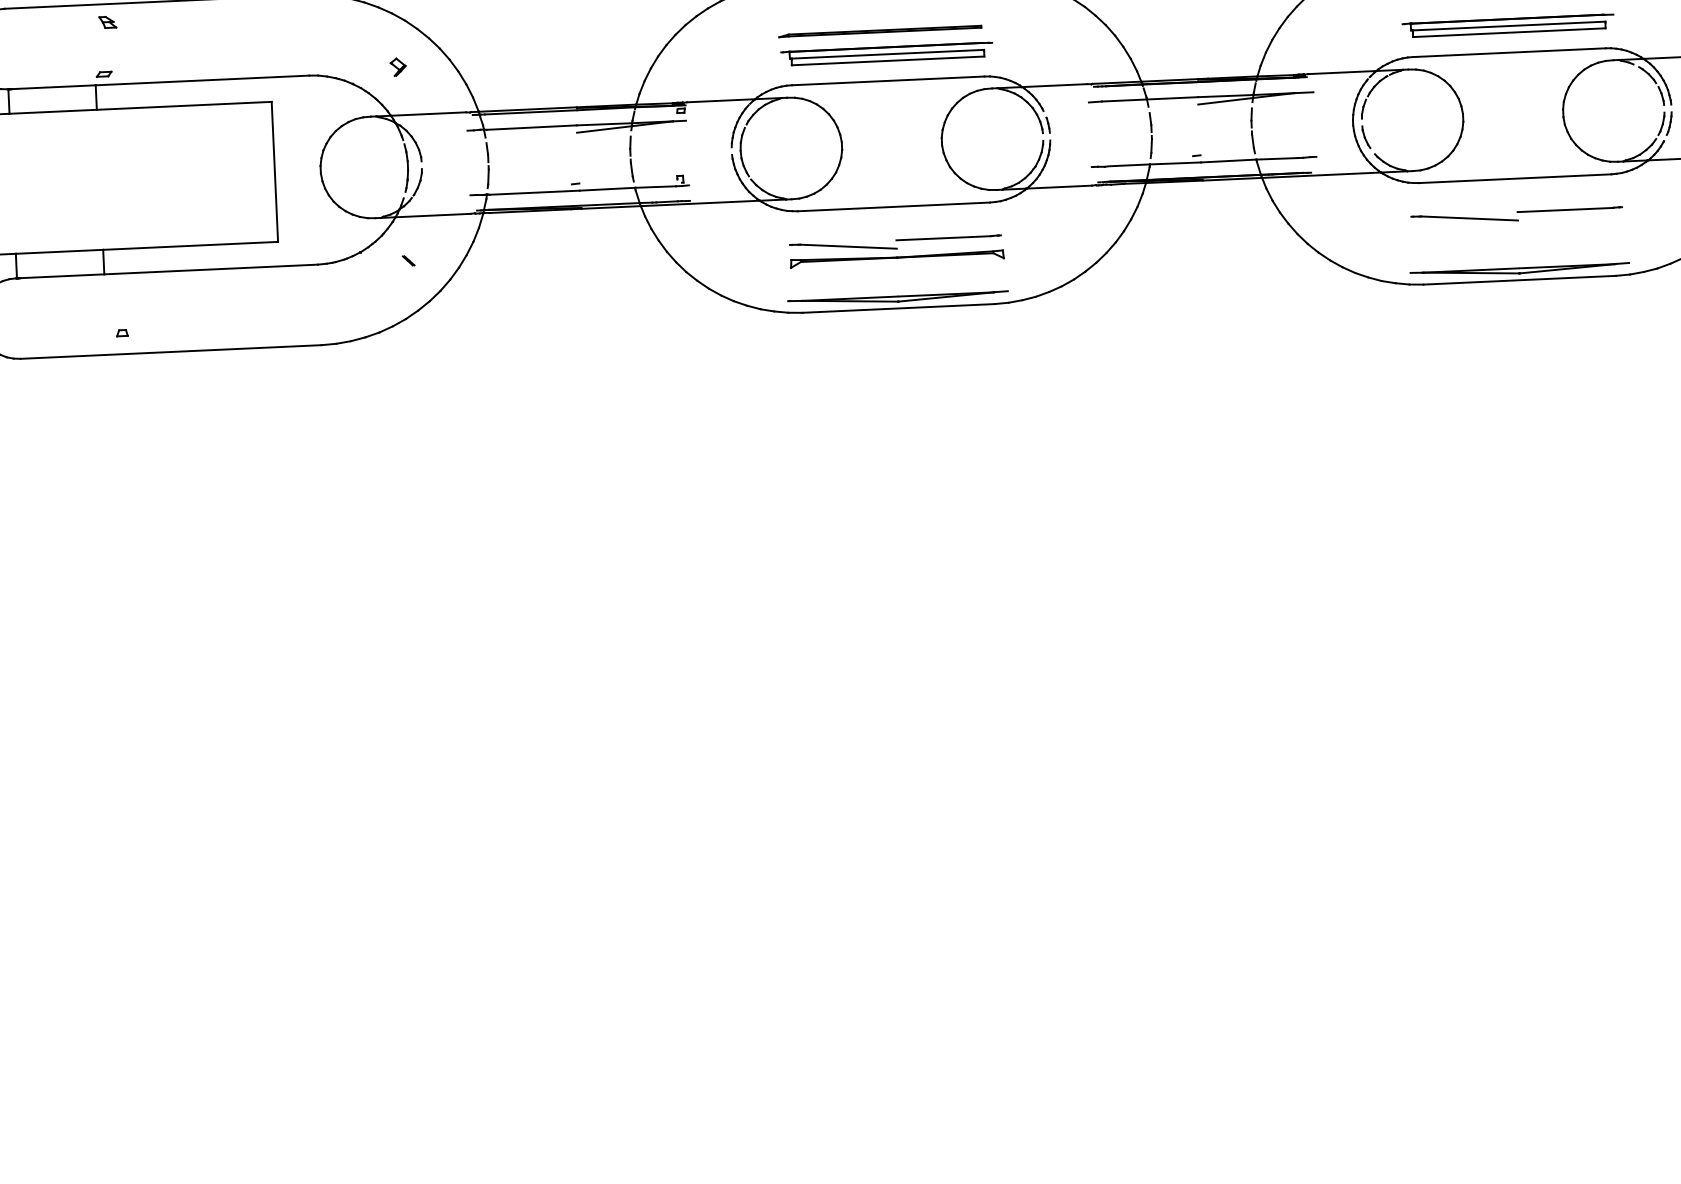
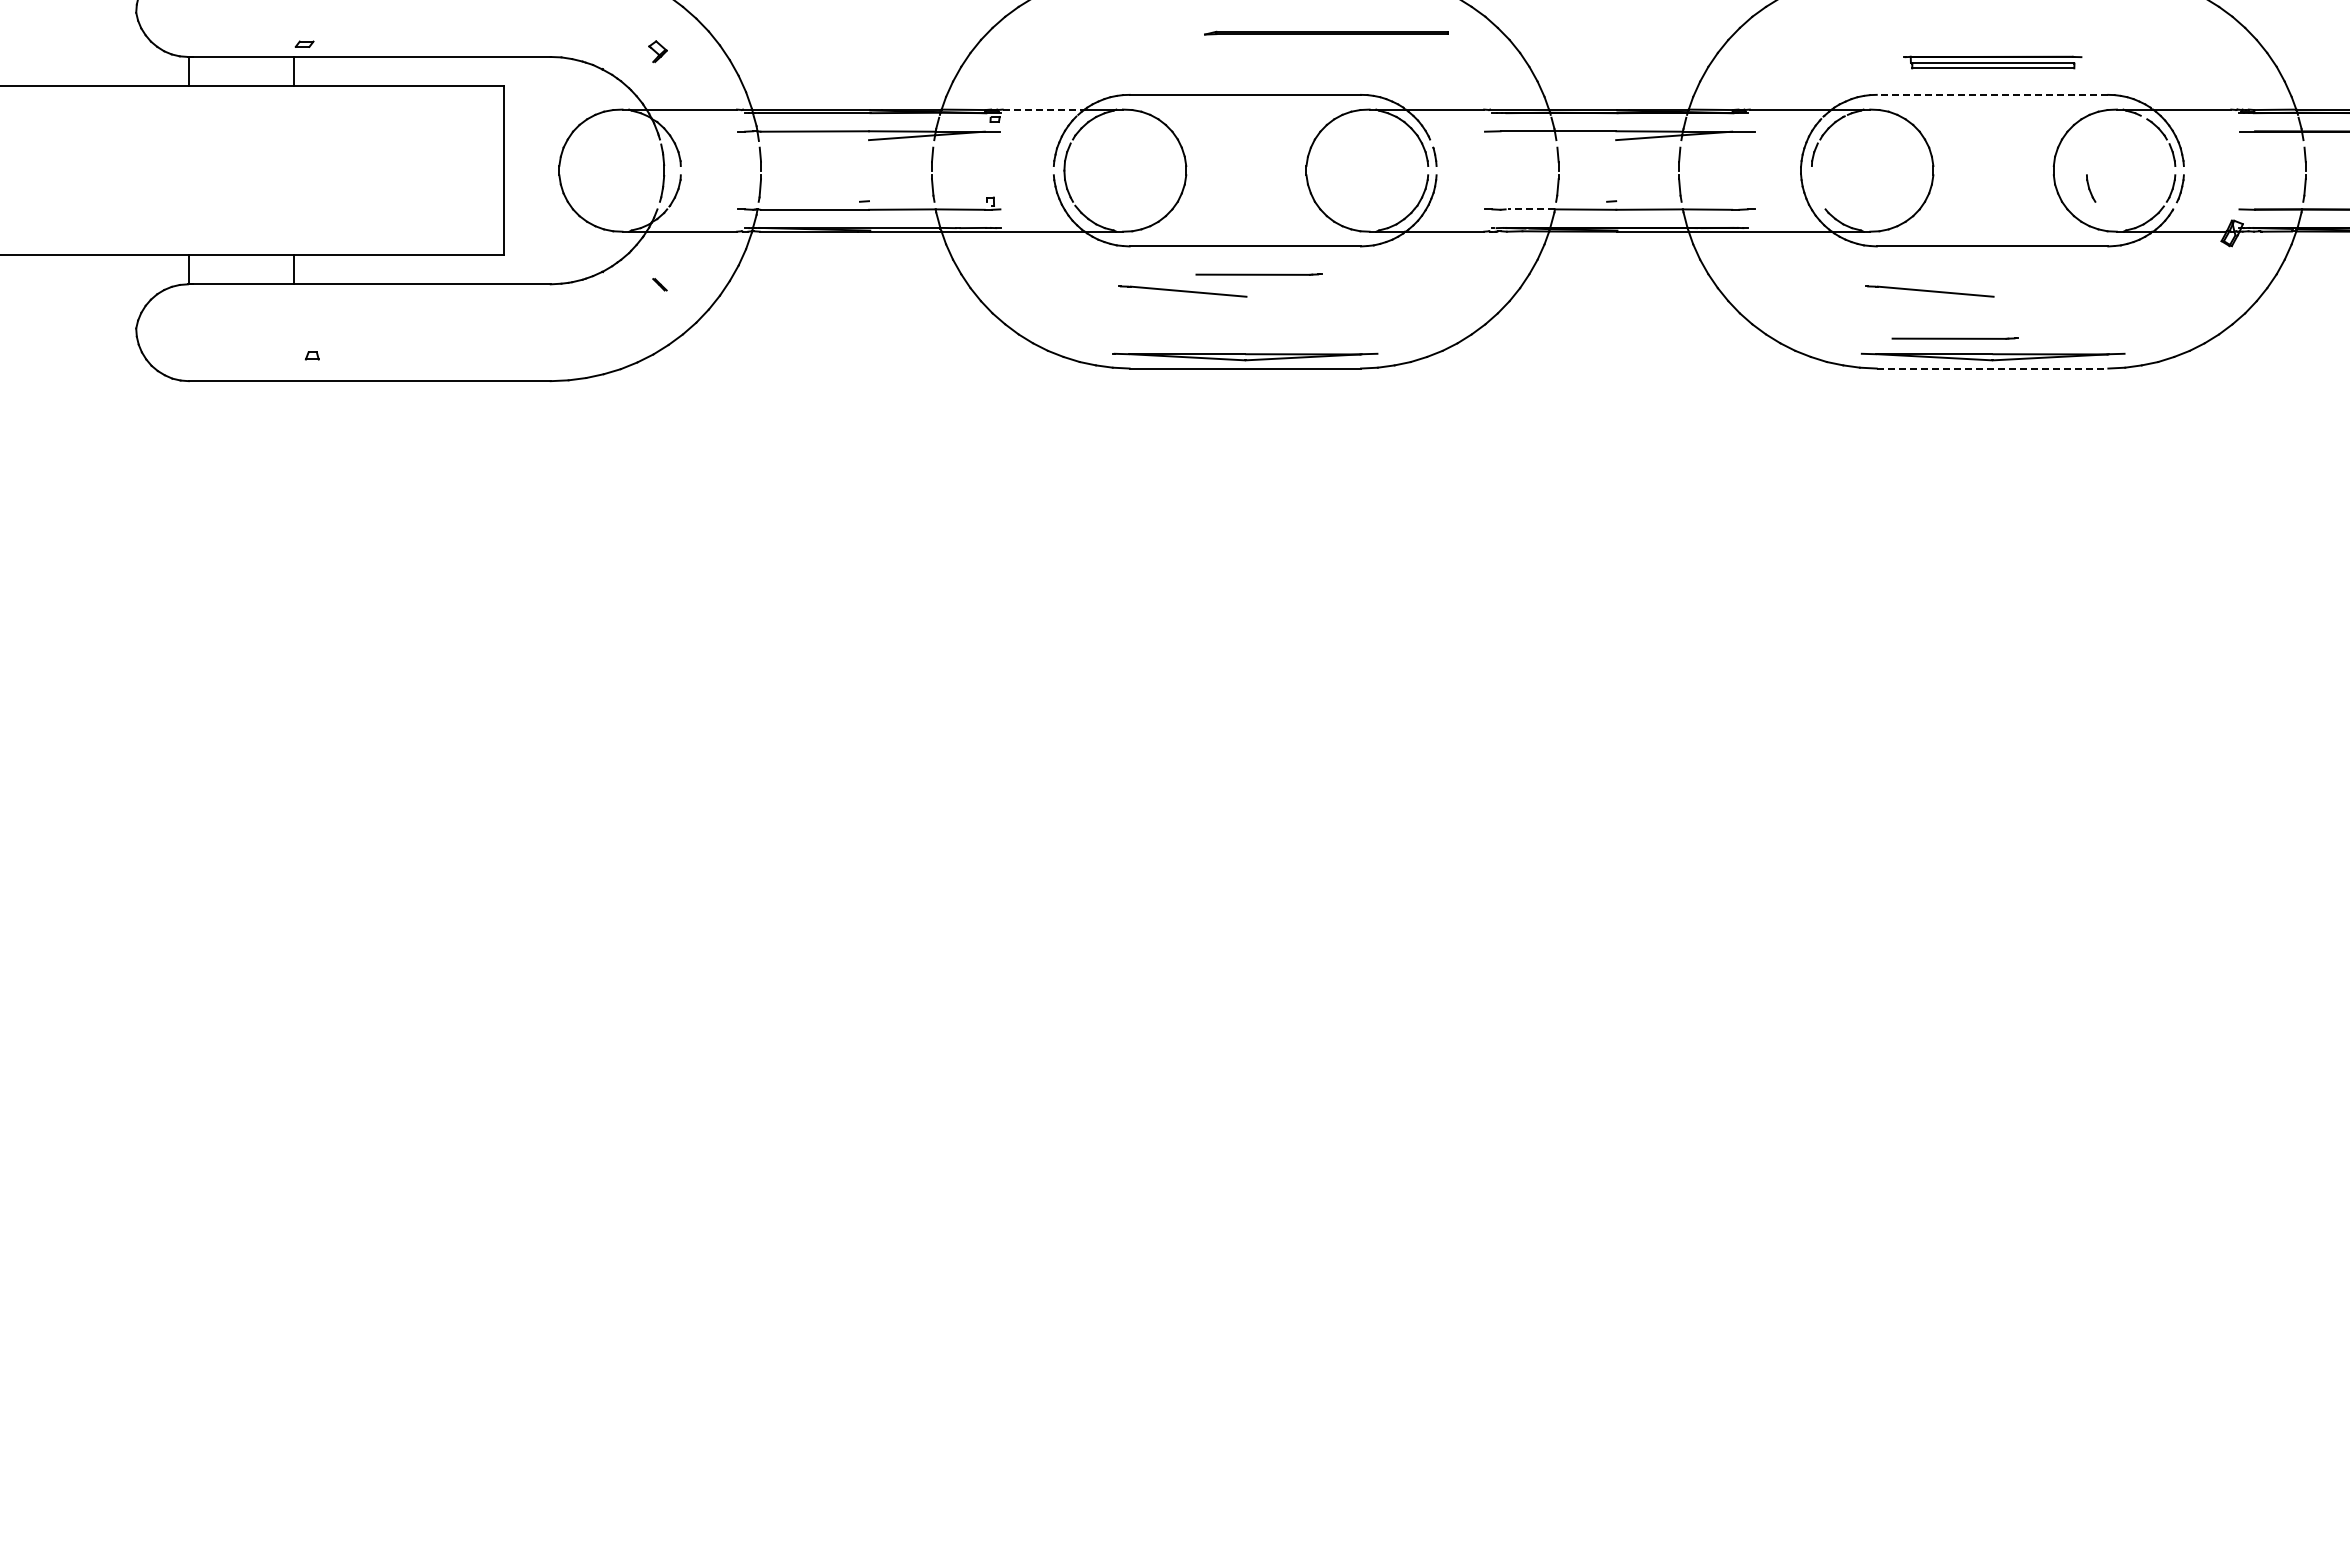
part: (1508, 25) -> (1992, 62), size x0.7
part: (880, 30) -> (1326, 32), moved
line: (1509, 52) -> (1992, 94), solid -> dashed
part: (887, 53) -> (1245, 62), removed
line: (721, 100) -> (1044, 109), solid -> dashed
part: (1366, 137) -> (2091, 188), moved
line: (1129, 165) -> (1530, 209), solid -> dashed
line: (1569, 209) -> (1954, 338), moved
line: (947, 237) -> (1258, 274), moved
part: (897, 259) -> (1246, 309), removed
line: (1519, 280) -> (1992, 368), solid -> dashed

